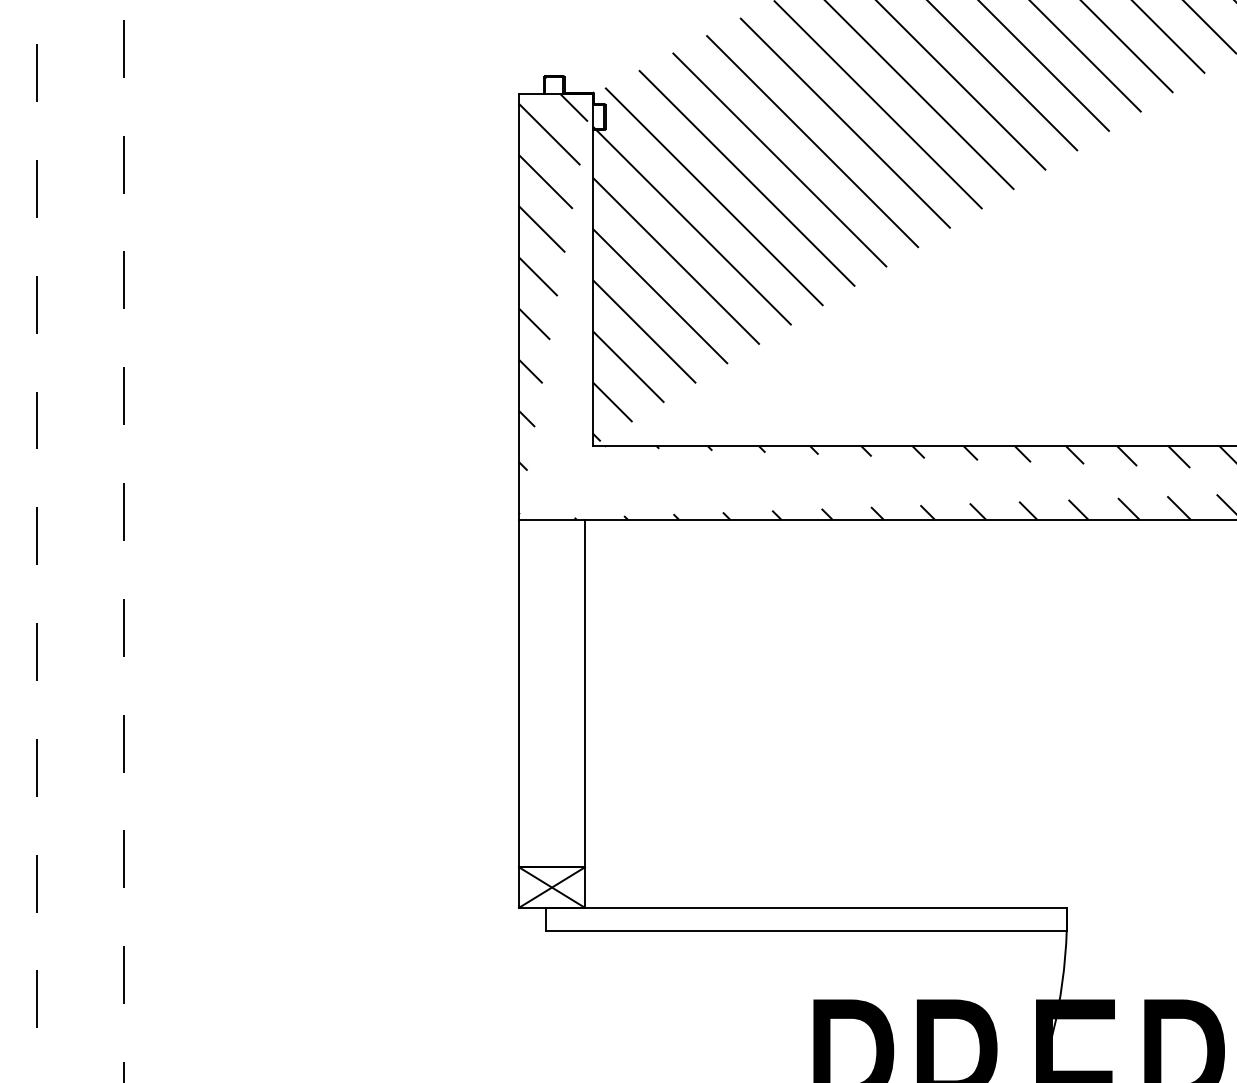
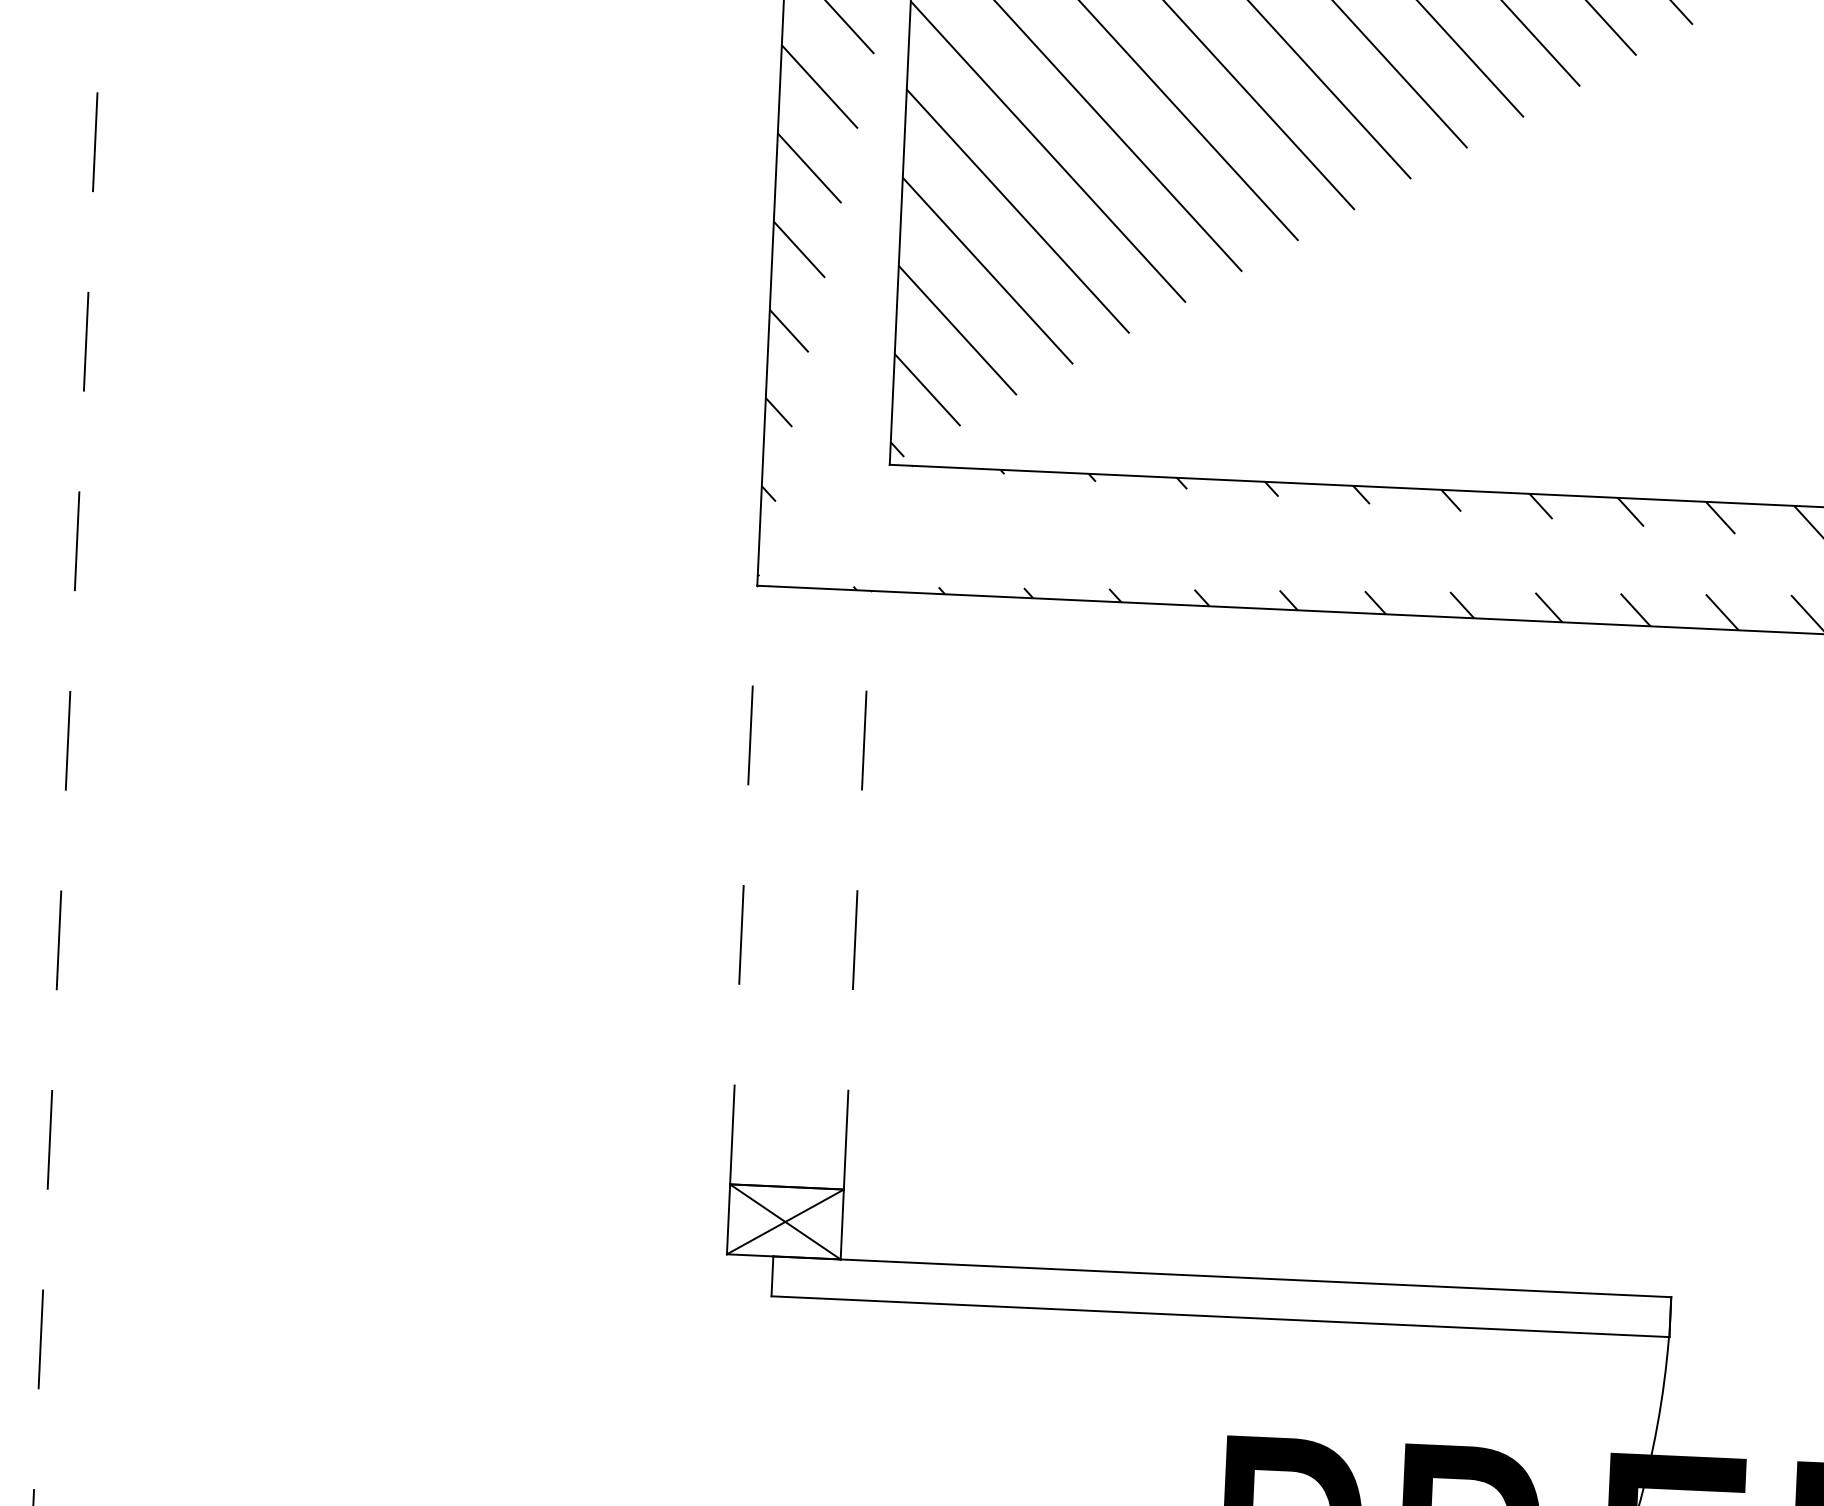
line: (519, 693) -> (744, 885), solid -> dashed
line: (585, 693) -> (858, 890), solid -> dashed

